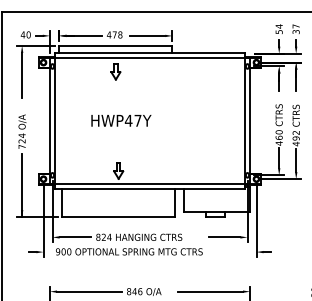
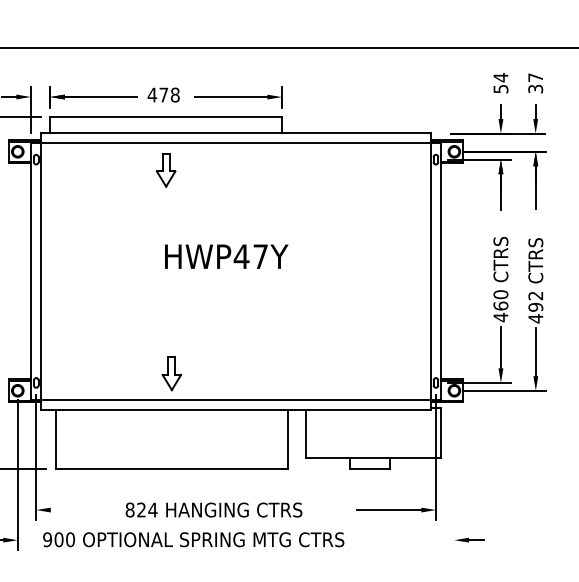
text: (121, 120) -> (226, 256), moved
line: (256, 219) -> (454, 473), removed
line: (75, 237) -> (83, 510), removed

